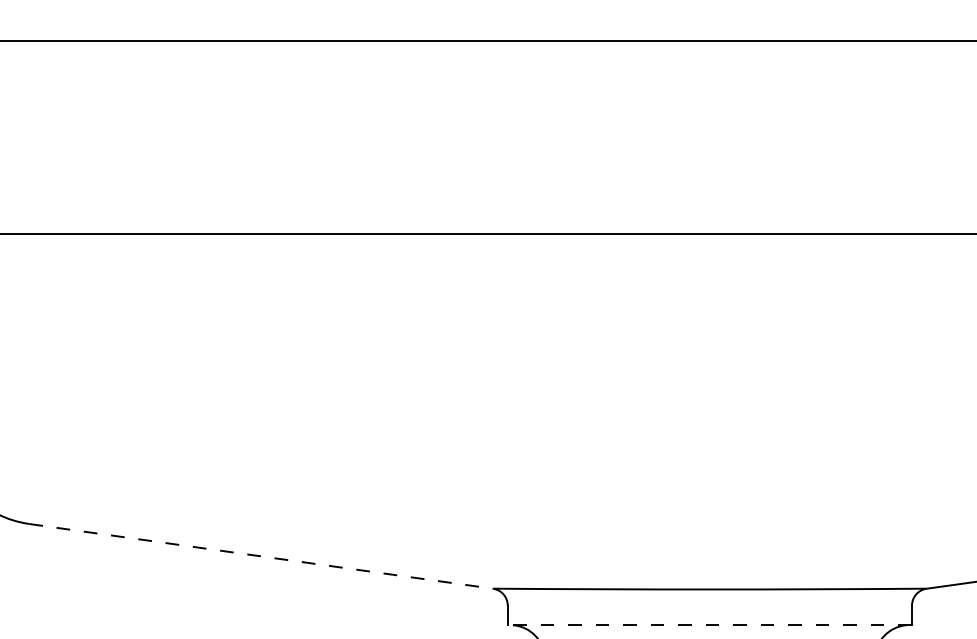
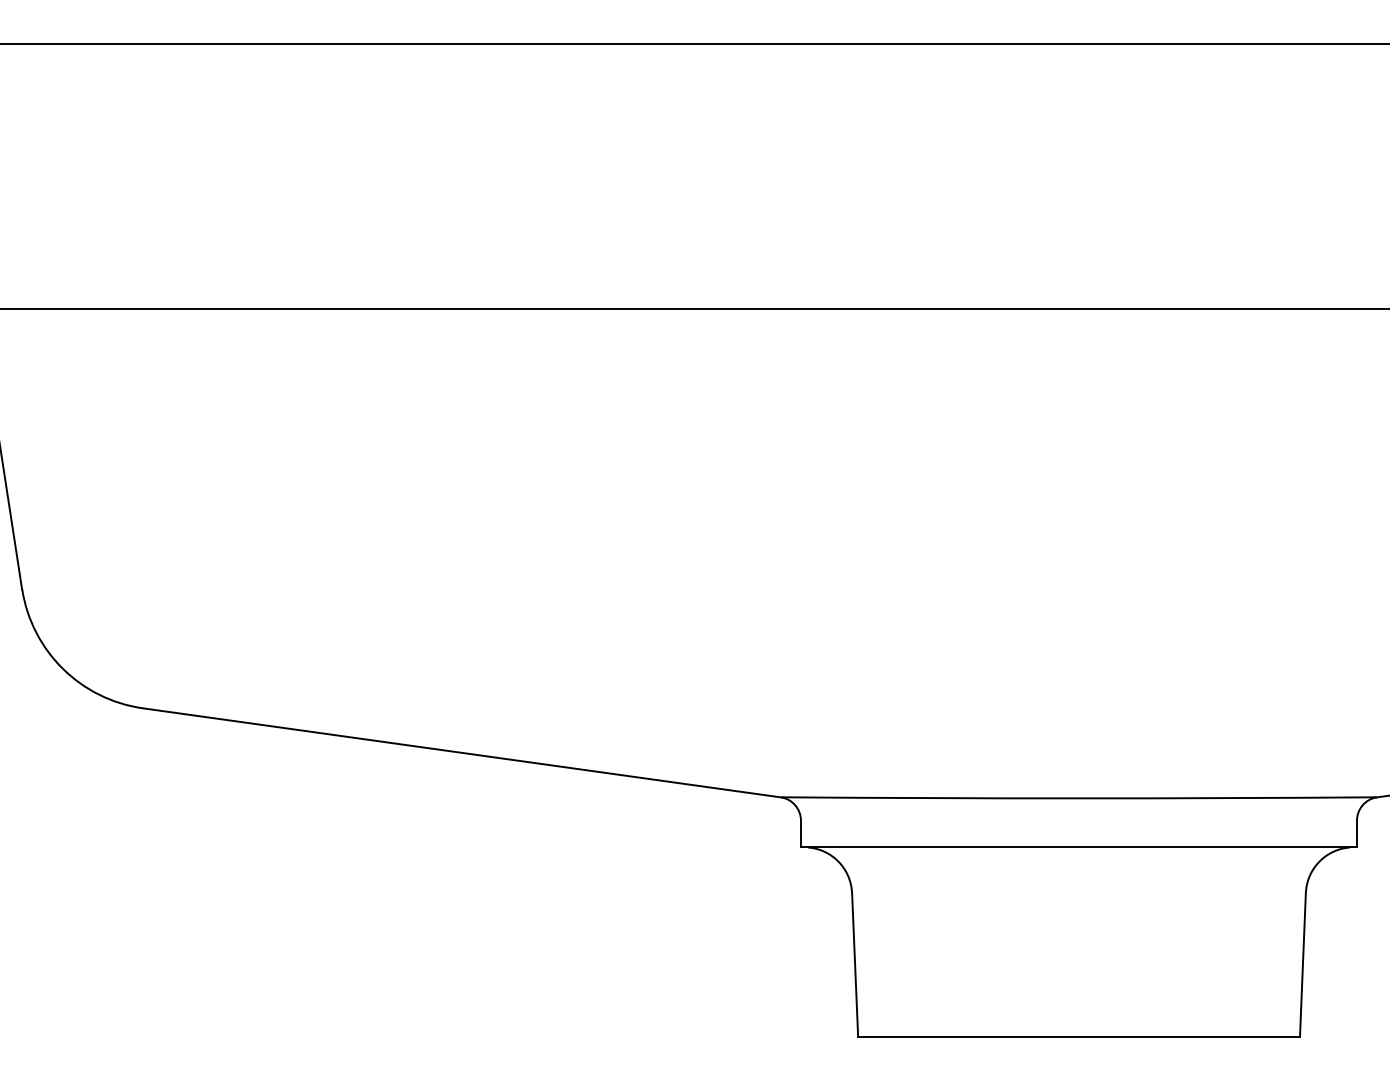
line: (261, 556) -> (462, 752), dashed -> solid
line: (709, 625) -> (1078, 847), dashed -> solid

